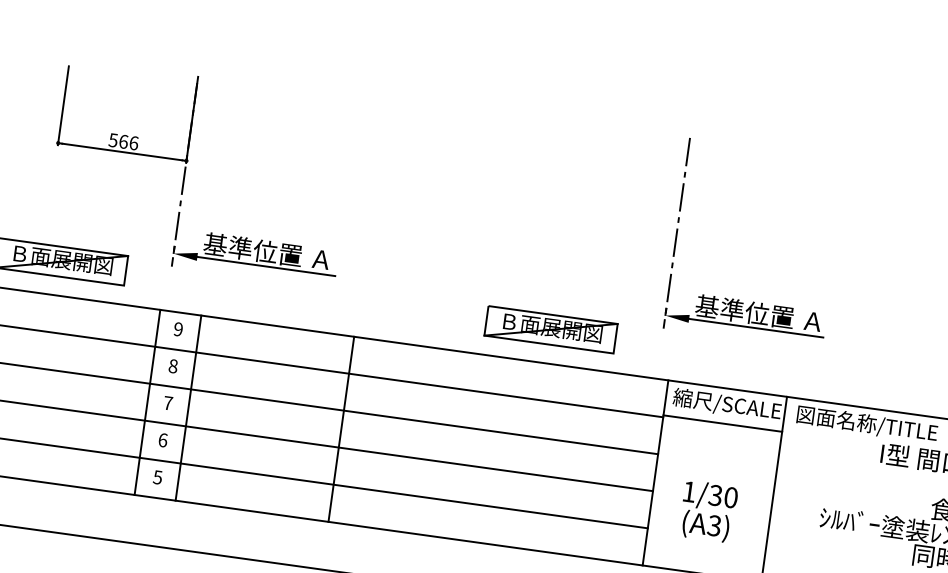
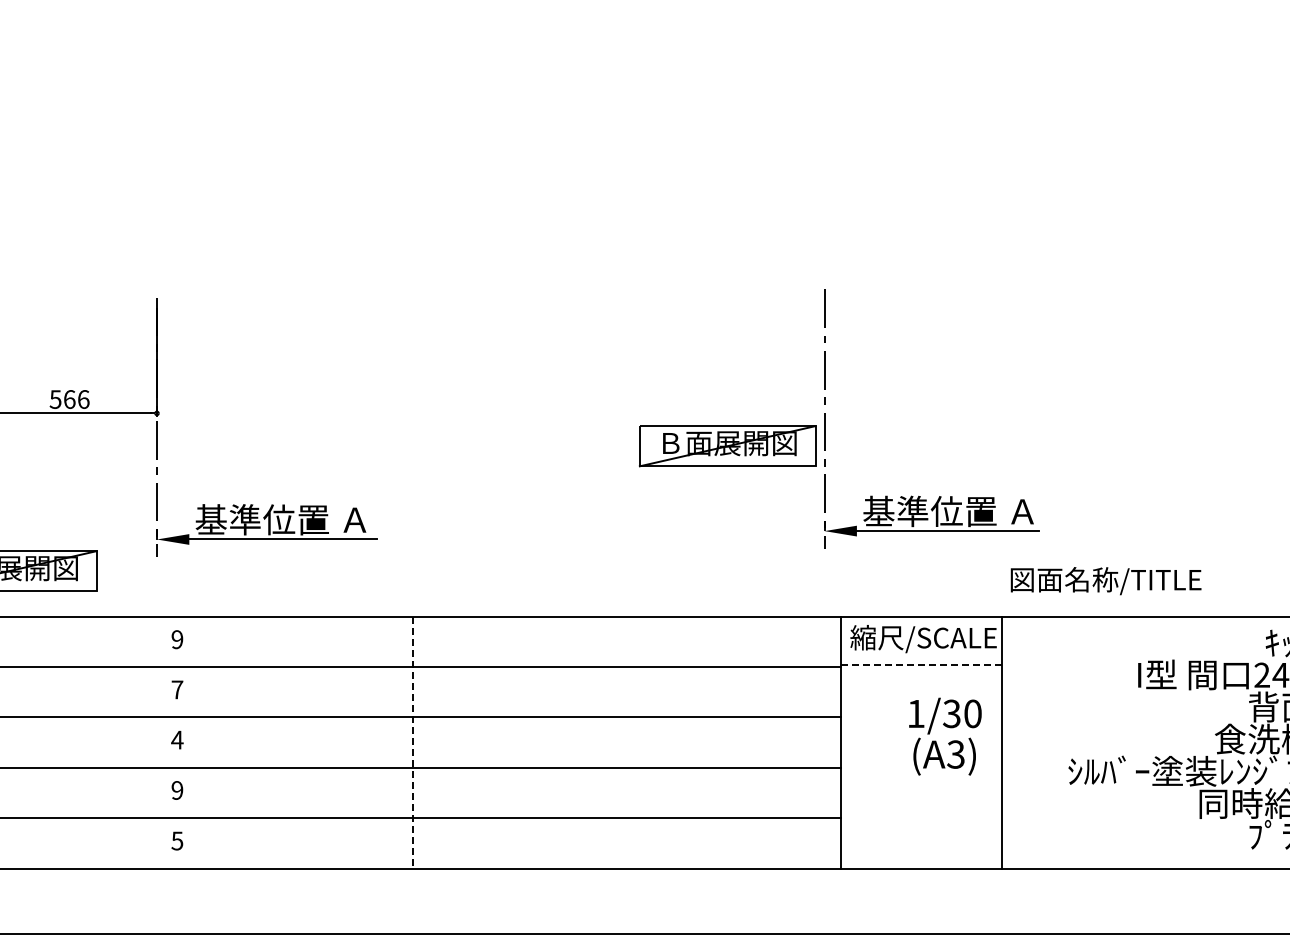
part: (550, 329) -> (727, 446), moved
text: (173, 366) -> (177, 689), 8 -> 7
line: (147, 402) -> (149, 742), removed
text: (168, 402) -> (177, 739), 7 -> 4
line: (188, 407) -> (205, 742), removed
line: (723, 423) -> (921, 664), solid -> dashed
text: (866, 424) -> (1105, 581), moved
line: (341, 429) -> (413, 742), solid -> dashed
text: (163, 440) -> (177, 790), 6 -> 9
text: (708, 511) -> (945, 736), moved

